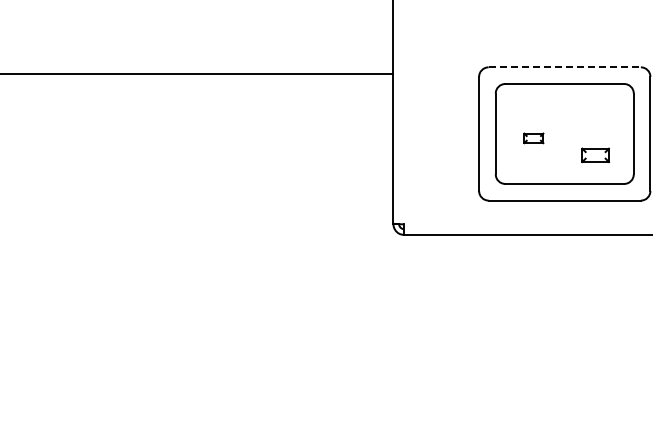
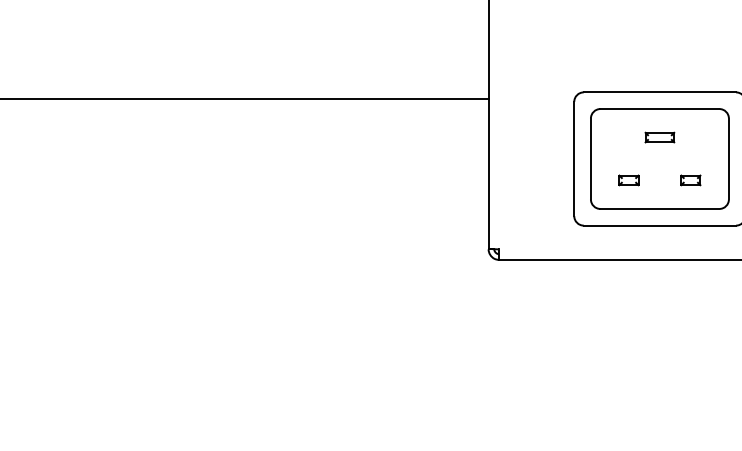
line: (565, 67) -> (660, 92), dashed -> solid
part: (564, 112) -> (659, 137), added
part: (533, 138) -> (628, 180), moved
part: (595, 155) -> (690, 180), size x0.71

